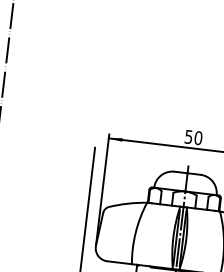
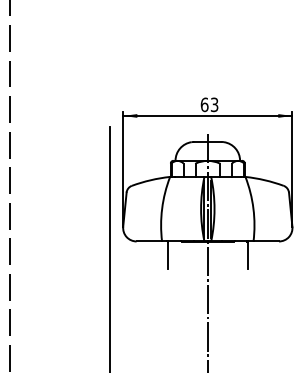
text: (193, 137) -> (209, 104), 50 -> 63

